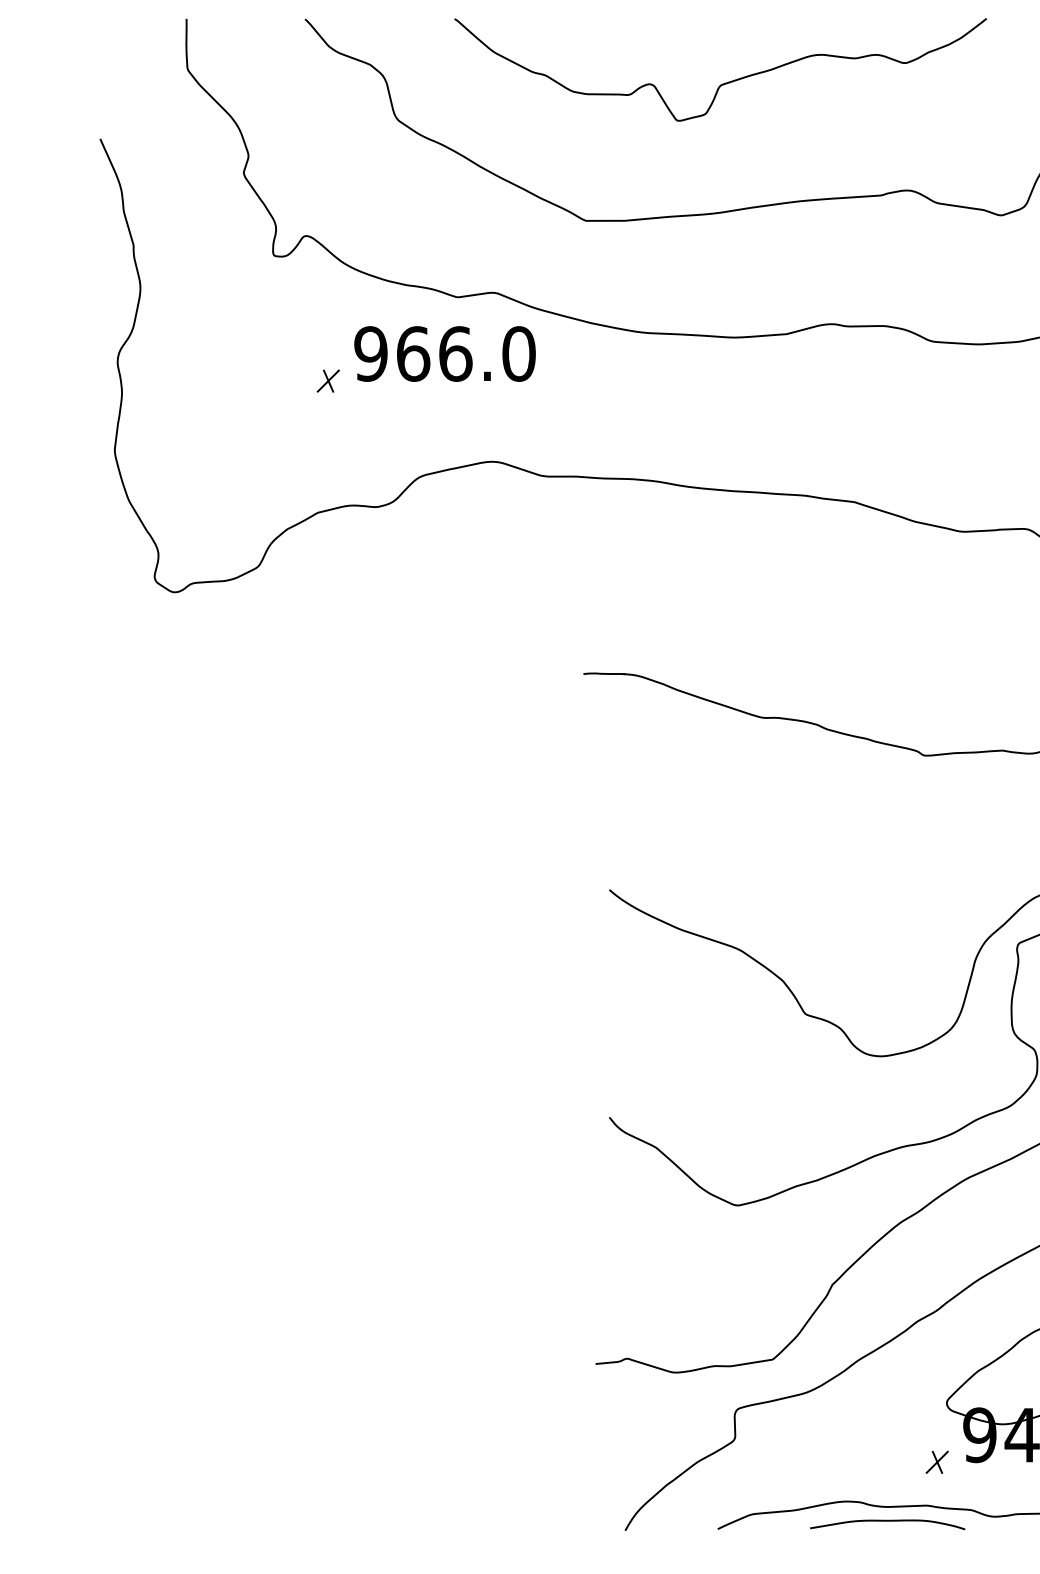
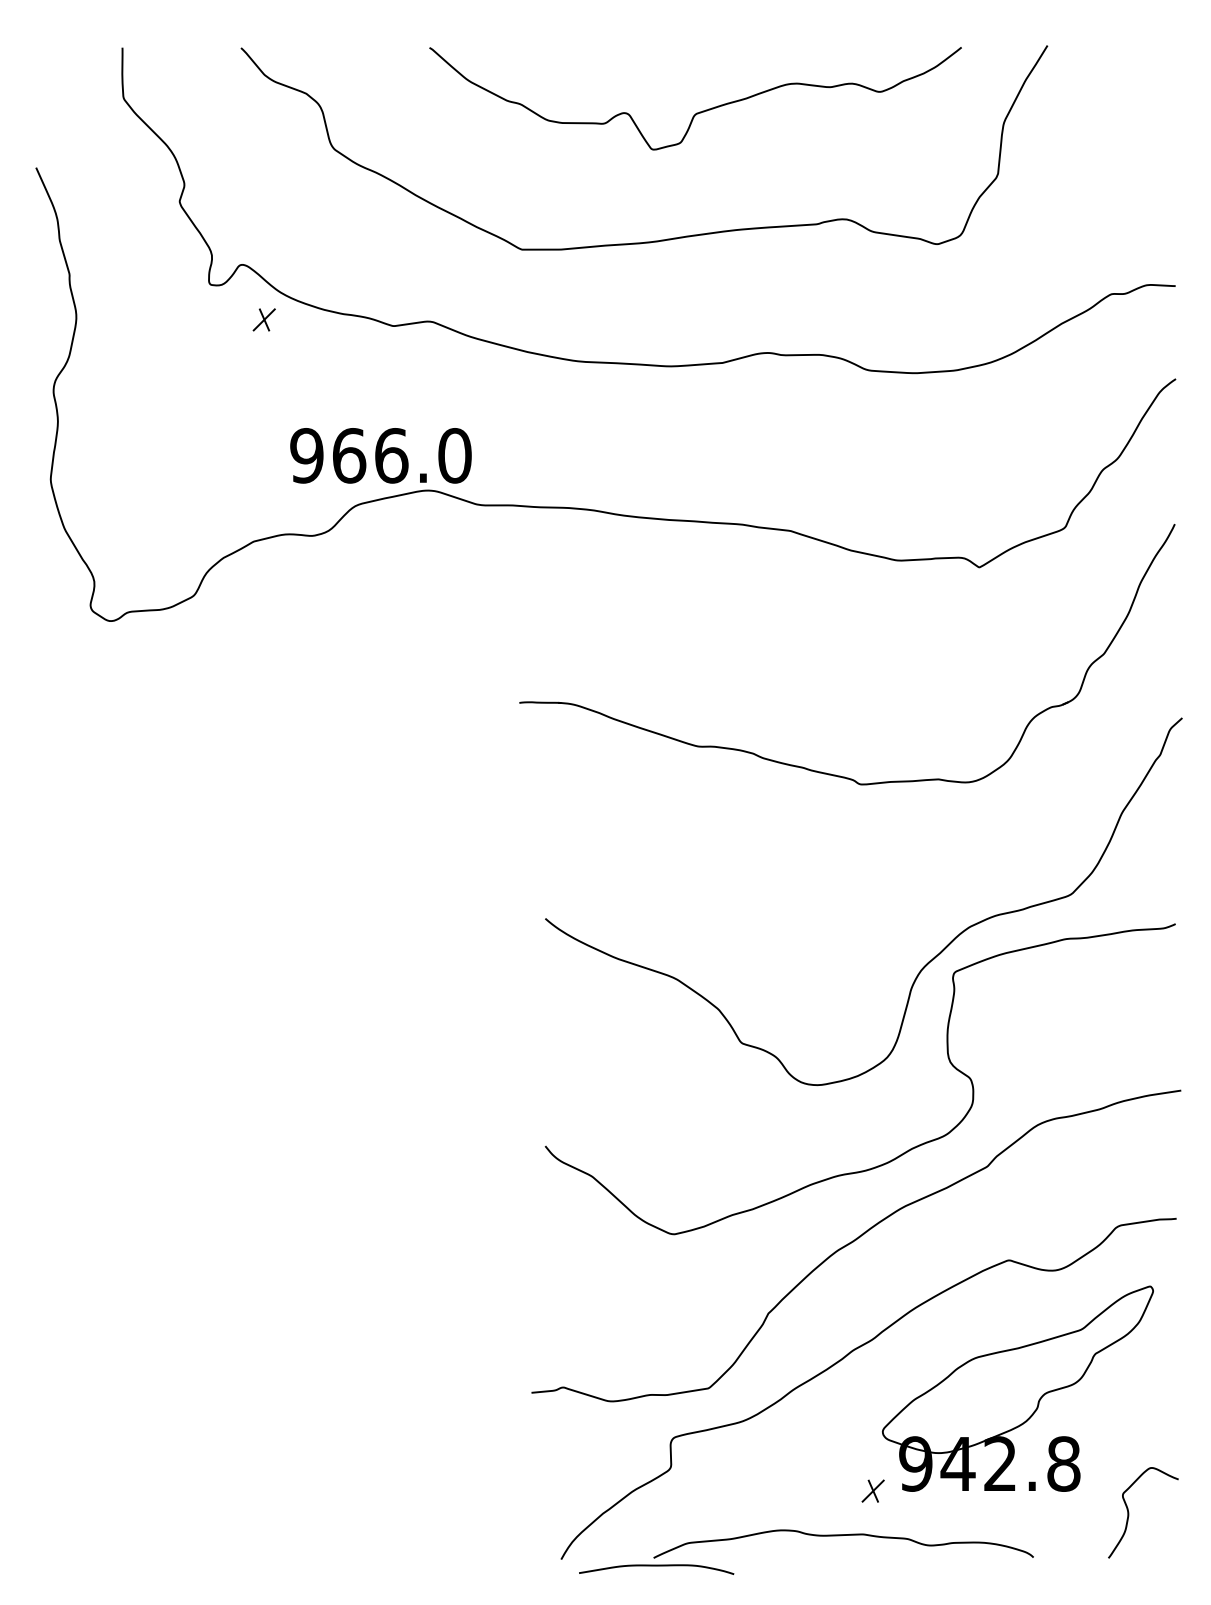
curve: (724, 82) -> (699, 111), moved
text: (444, 353) -> (380, 455), moved
part: (327, 380) -> (263, 319), moved
curve: (887, 1521) -> (656, 1566), moved

